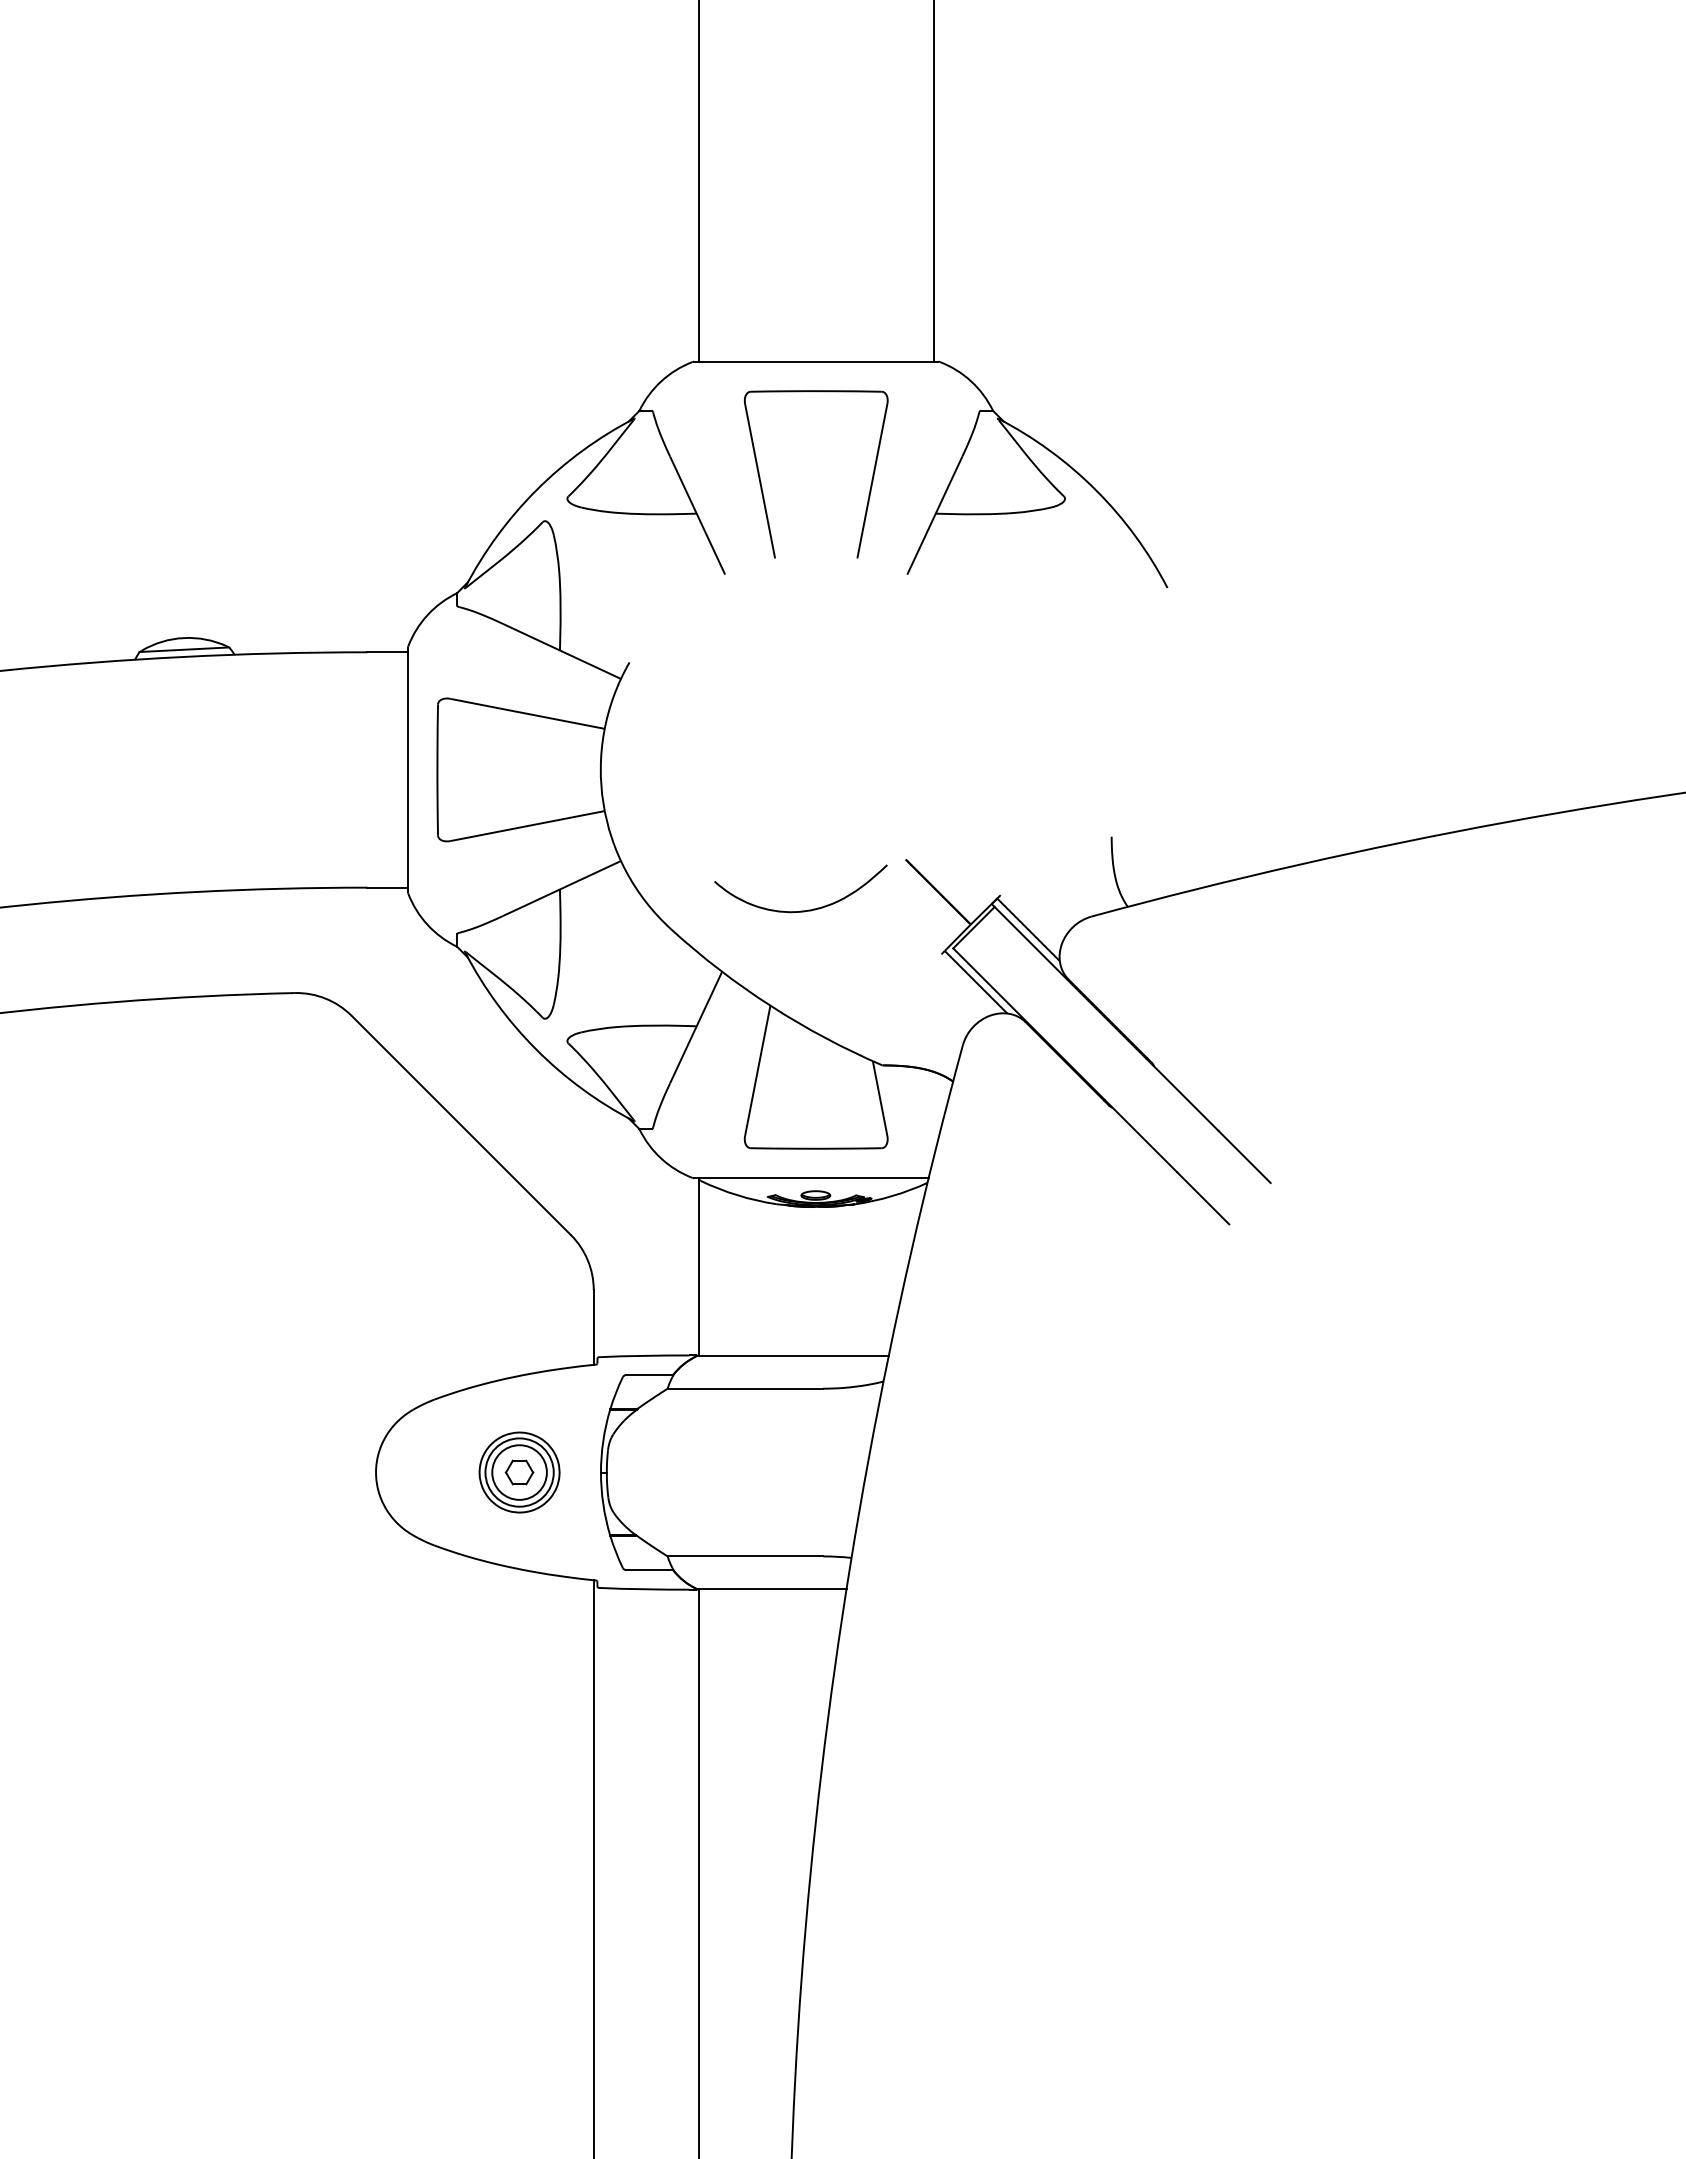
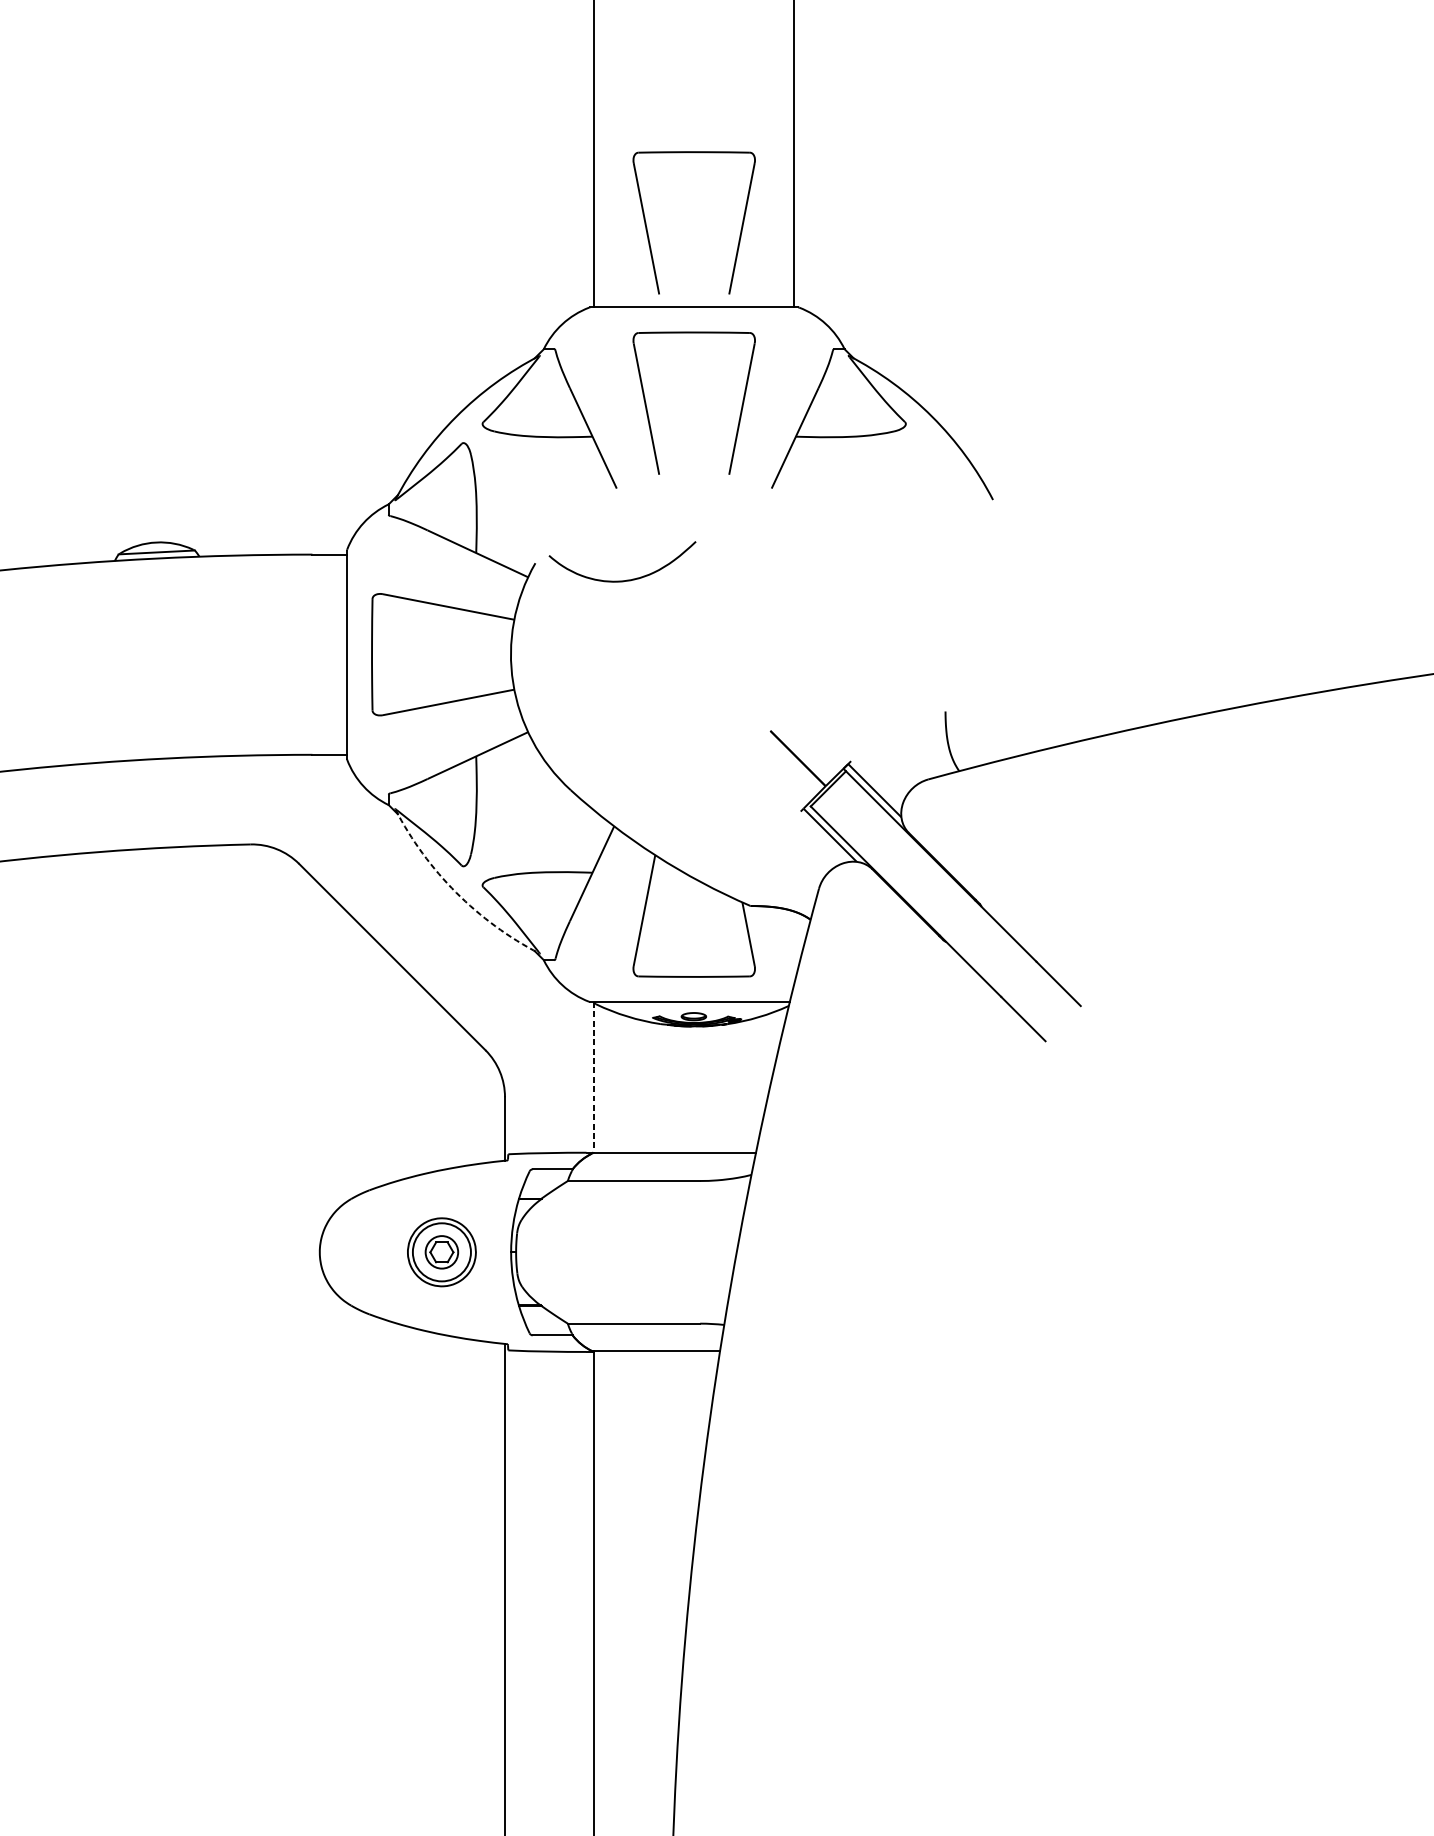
part: (762, 274) -> (648, 233), added
curve: (800, 910) -> (622, 580), moved
arc: (536, 1049) -> (456, 892), solid -> dashed
line: (698, 1267) -> (594, 1077), solid -> dashed
circle: (519, 1472) -> (441, 1252), size x0.7

